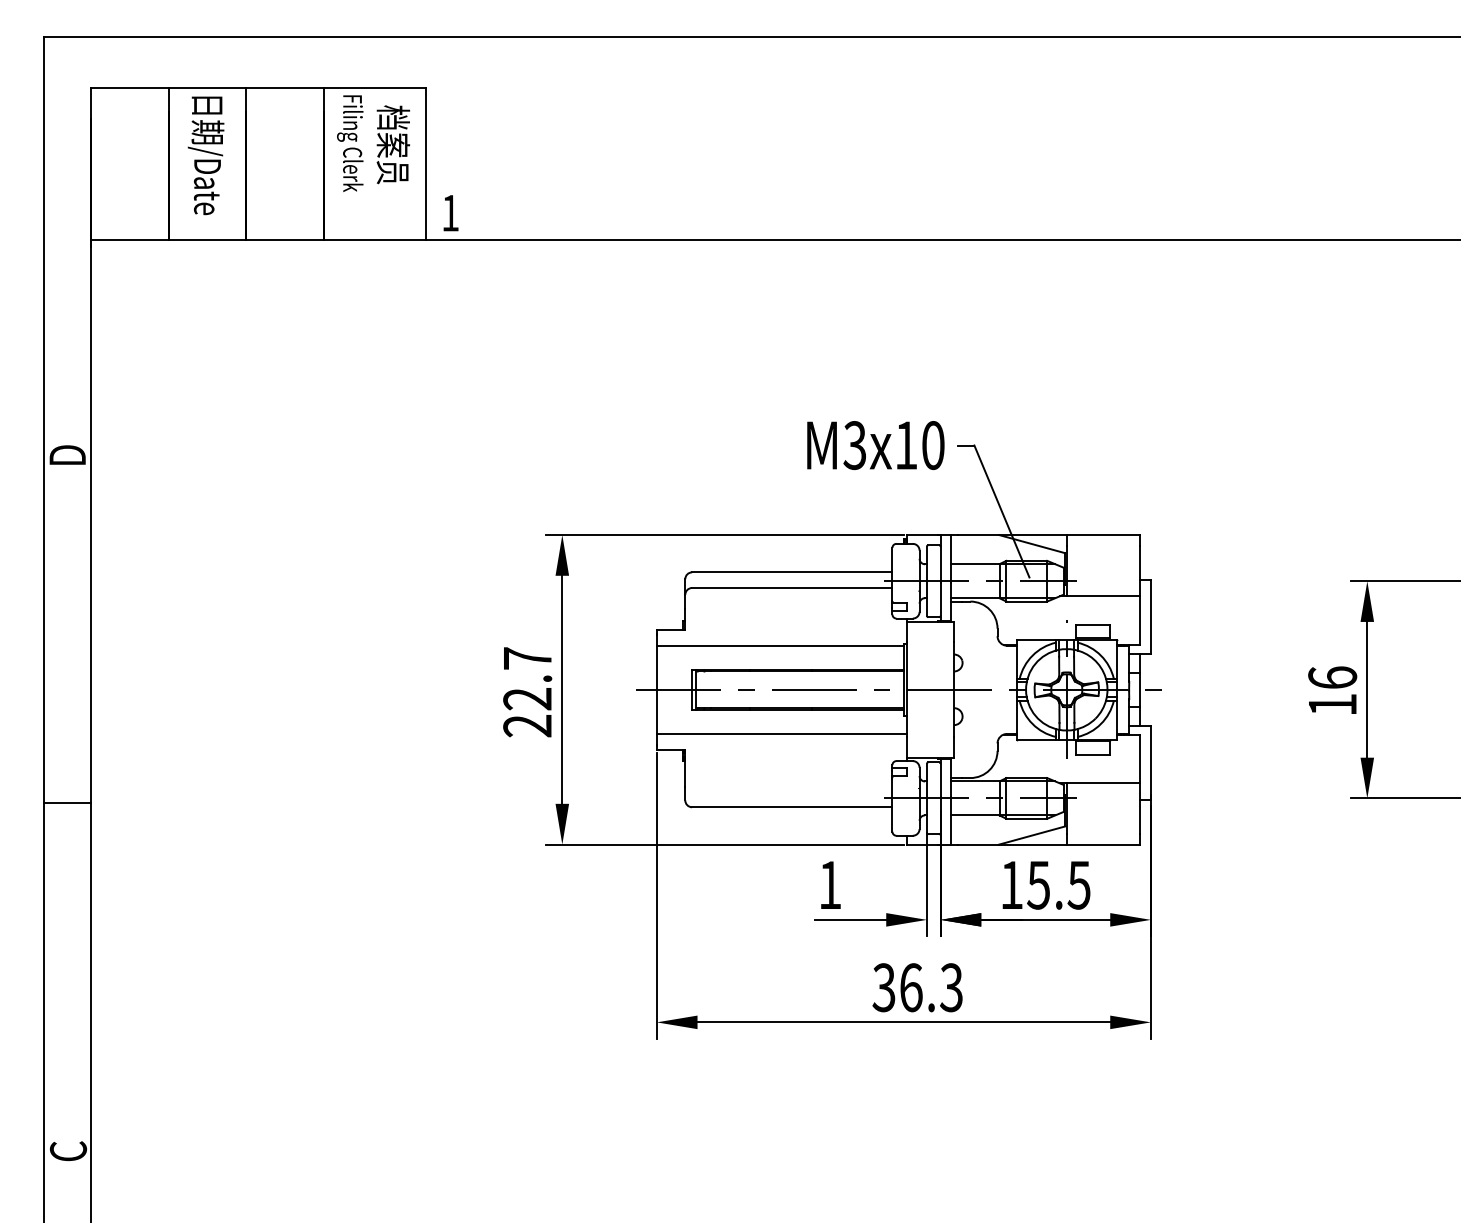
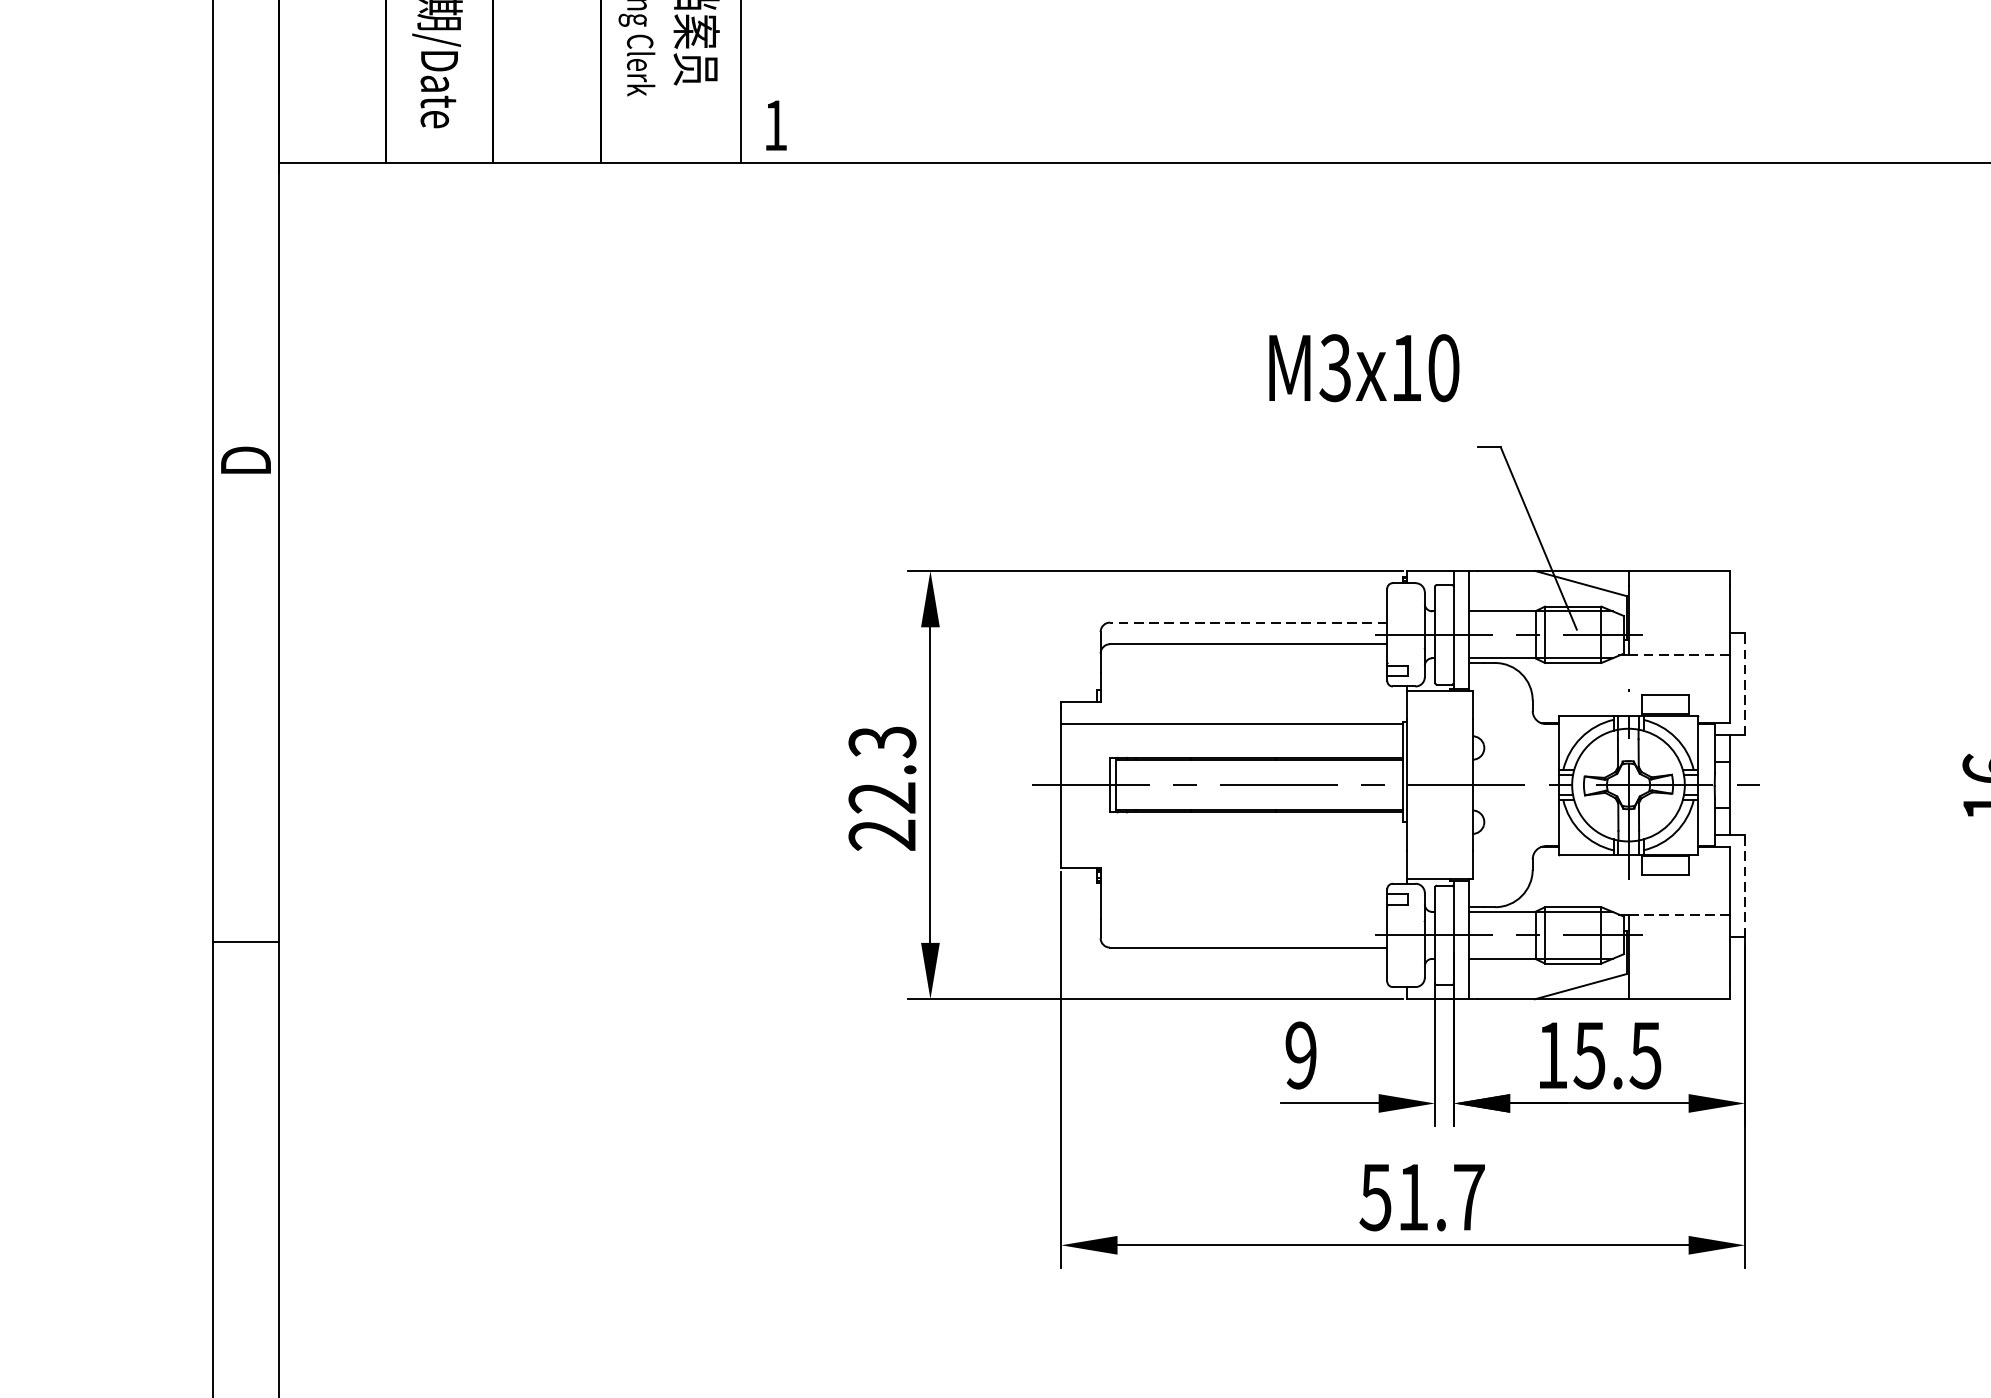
text: (875, 445) -> (1363, 368), moved
line: (791, 572) -> (1247, 622), solid -> dashed
line: (1103, 596) -> (1679, 655), solid -> dashed
line: (1150, 616) -> (1744, 683), solid -> dashed
text: (527, 658) -> (882, 741), 22.7 -> 22.3
line: (781, 733) -> (1233, 845), removed
line: (1150, 762) -> (1744, 885), solid -> dashed
line: (1103, 783) -> (1679, 914), solid -> dashed
text: (830, 884) -> (1301, 1054), 1 -> 9
text: (917, 987) -> (1421, 1197), 36.3 -> 51.7

